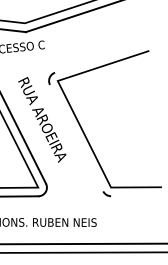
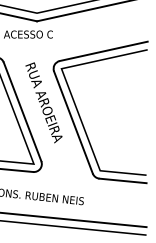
line: (101, 57) -> (103, 51), added
line: (76, 138) -> (73, 122), added
line: (136, 195) -> (122, 180), added

